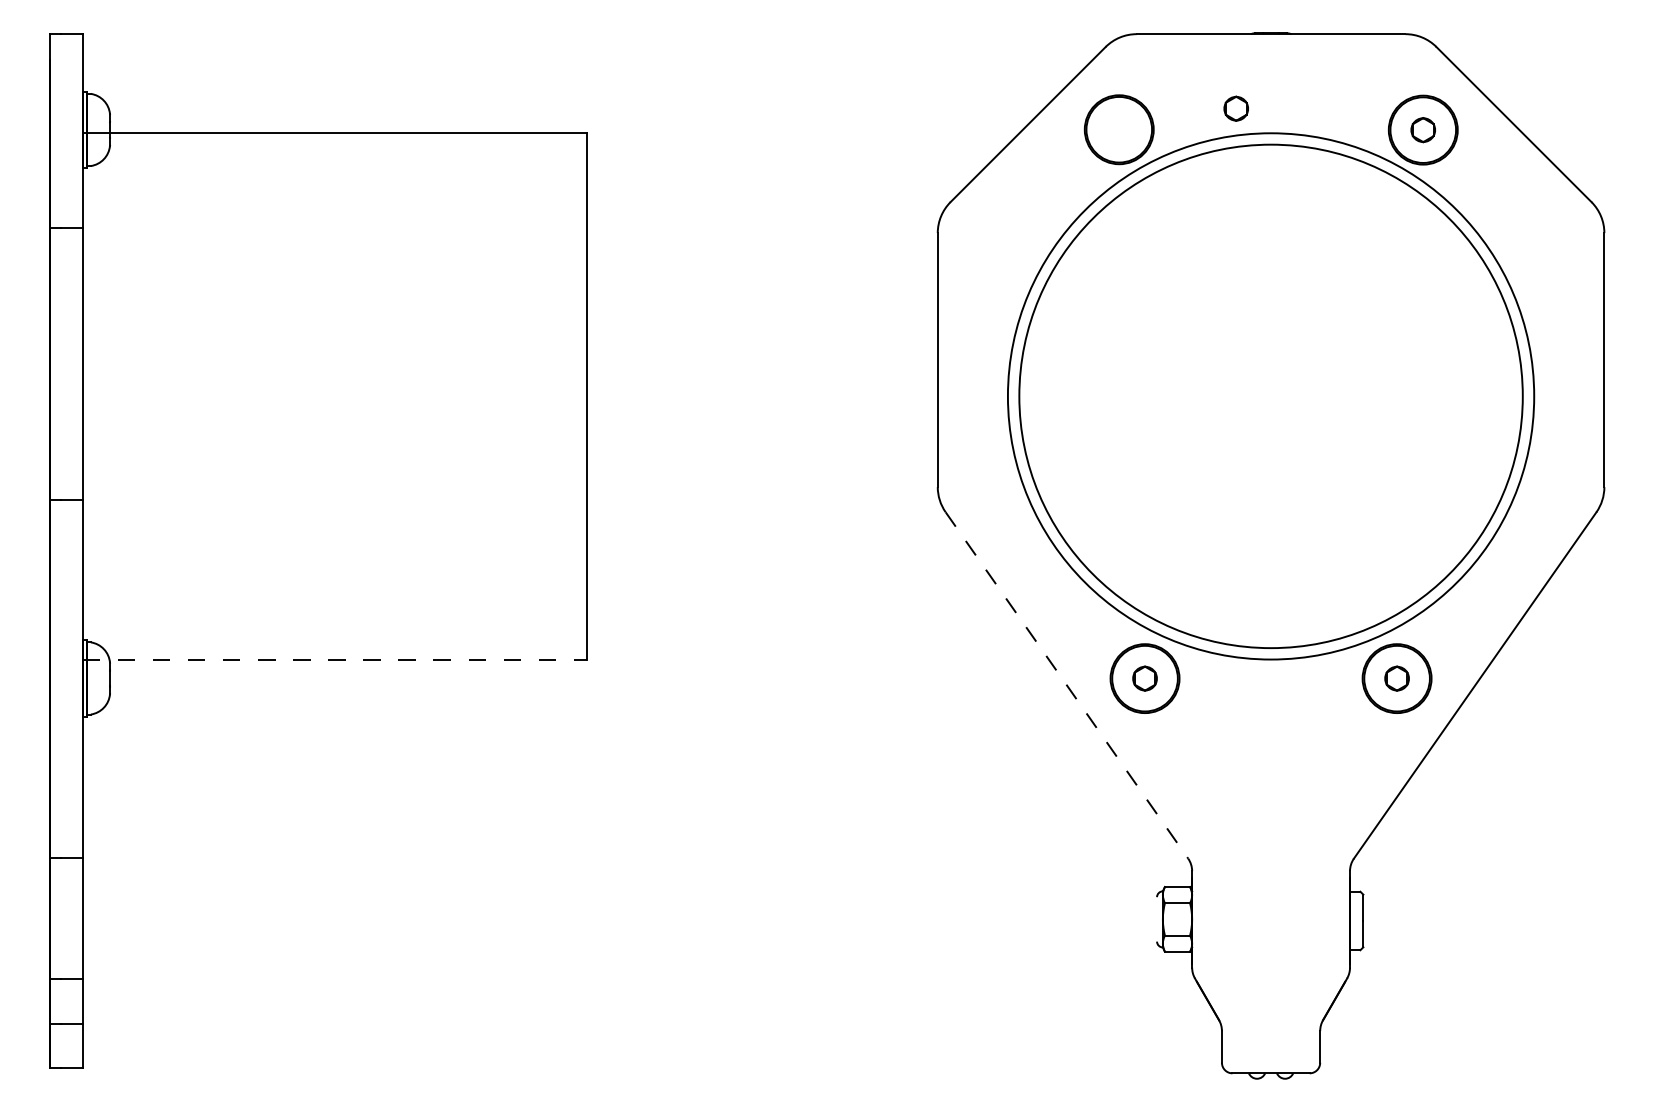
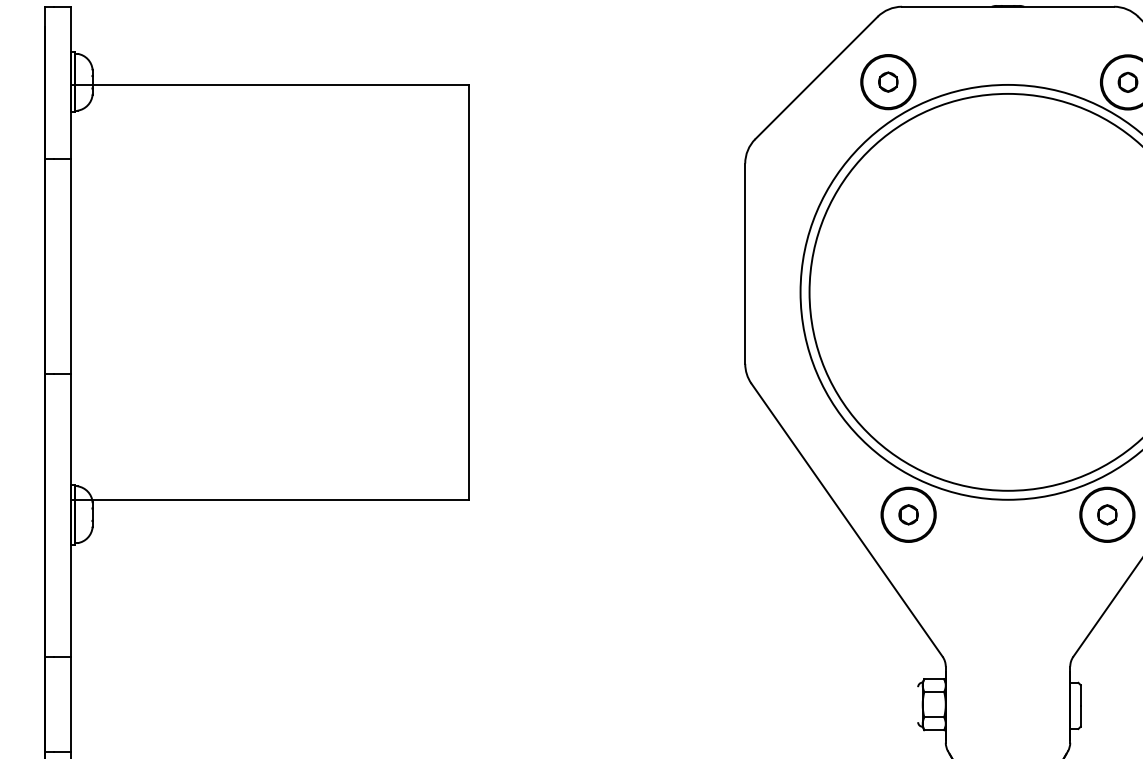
part: (1235, 108) -> (887, 81), moved
line: (335, 659) -> (270, 499), dashed -> solid
line: (1067, 685) -> (847, 520), dashed -> solid

